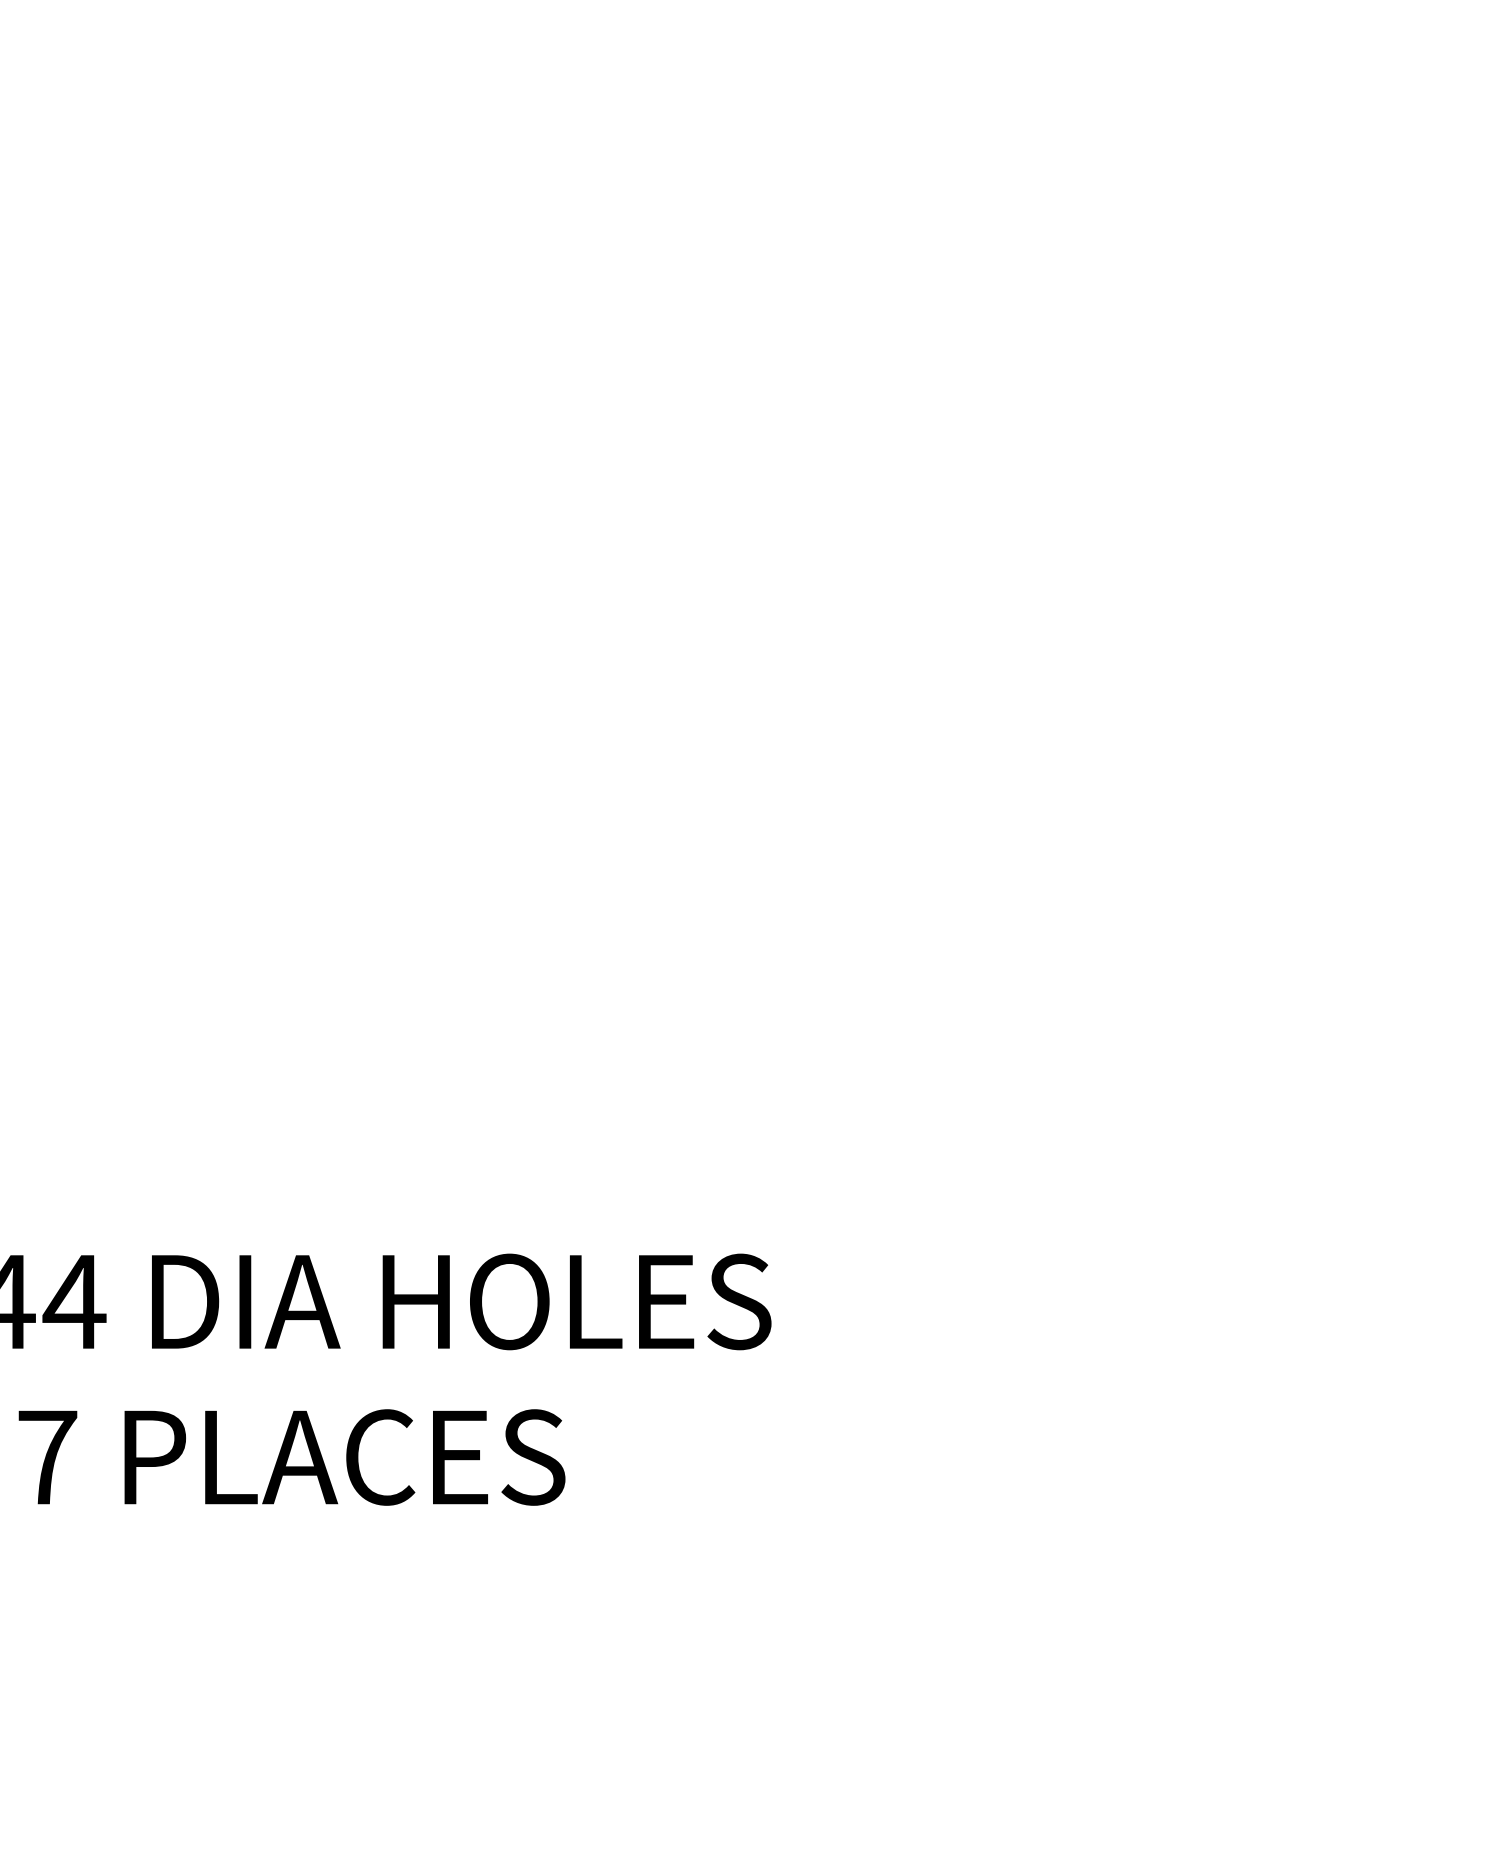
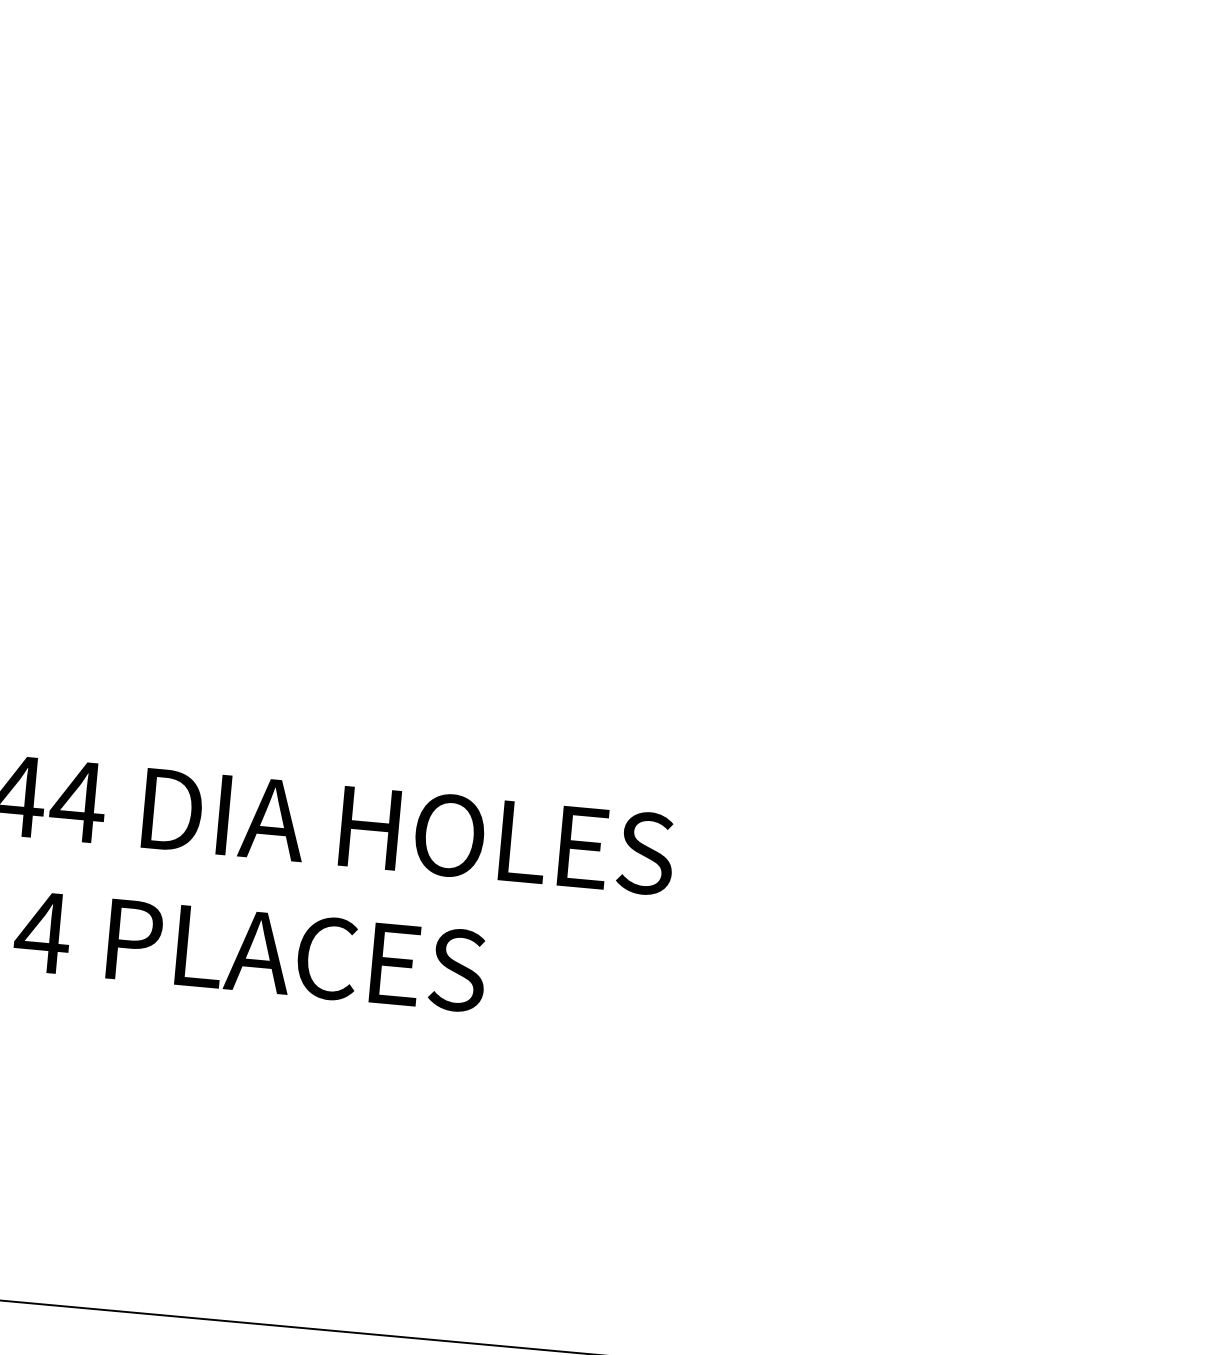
text: (47, 1457) -> (42, 932), 7 -> 4

